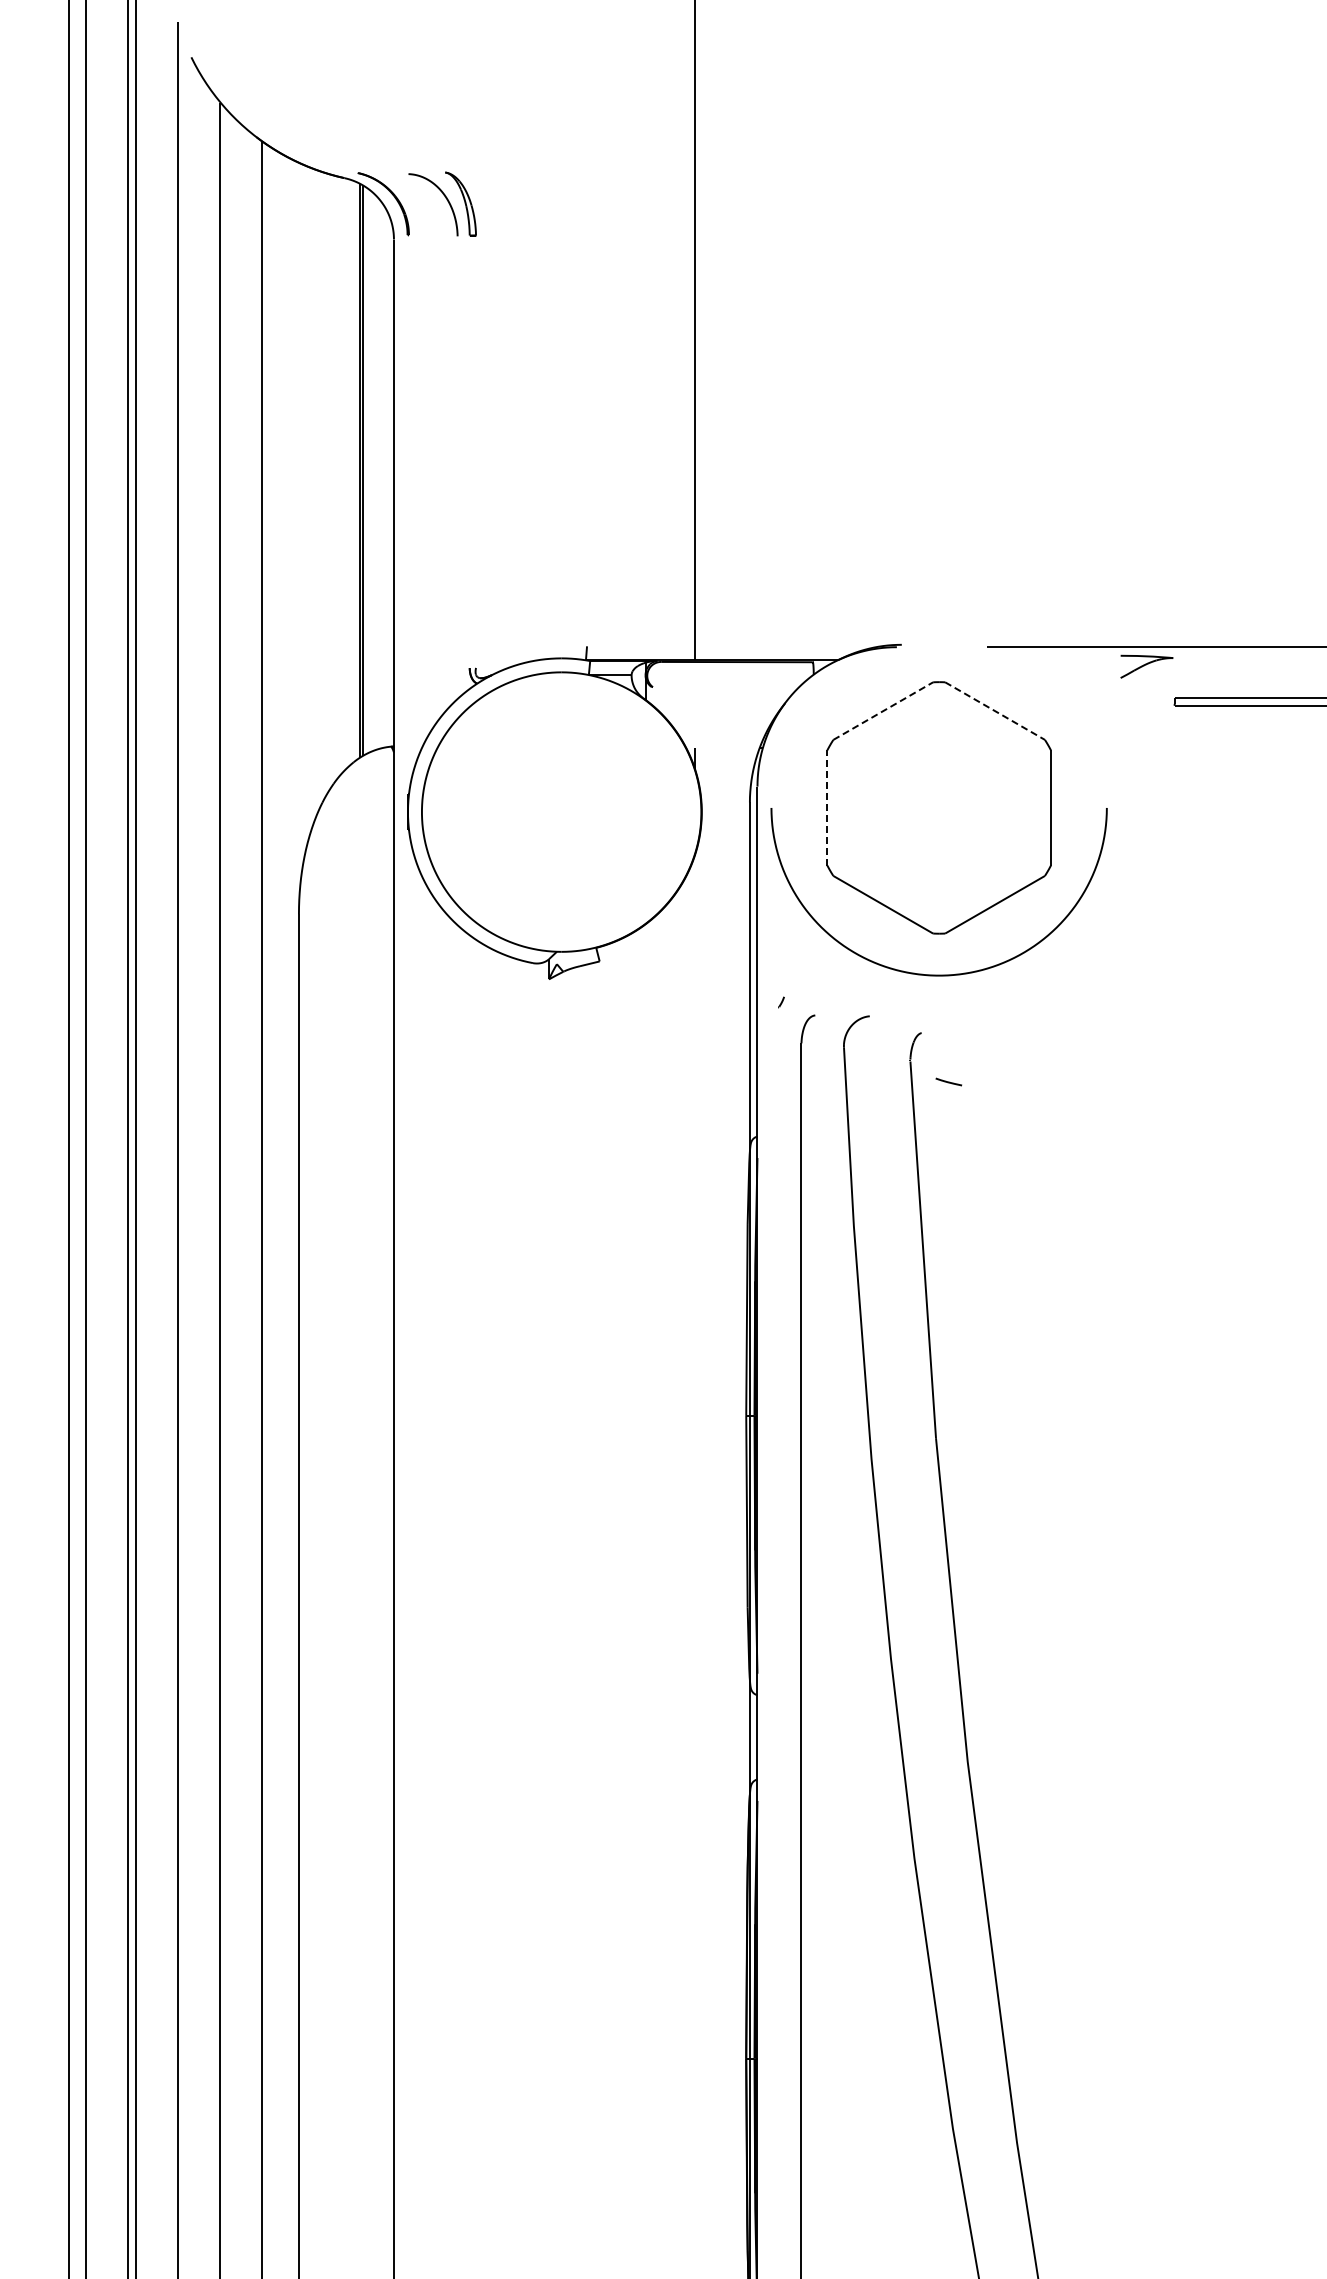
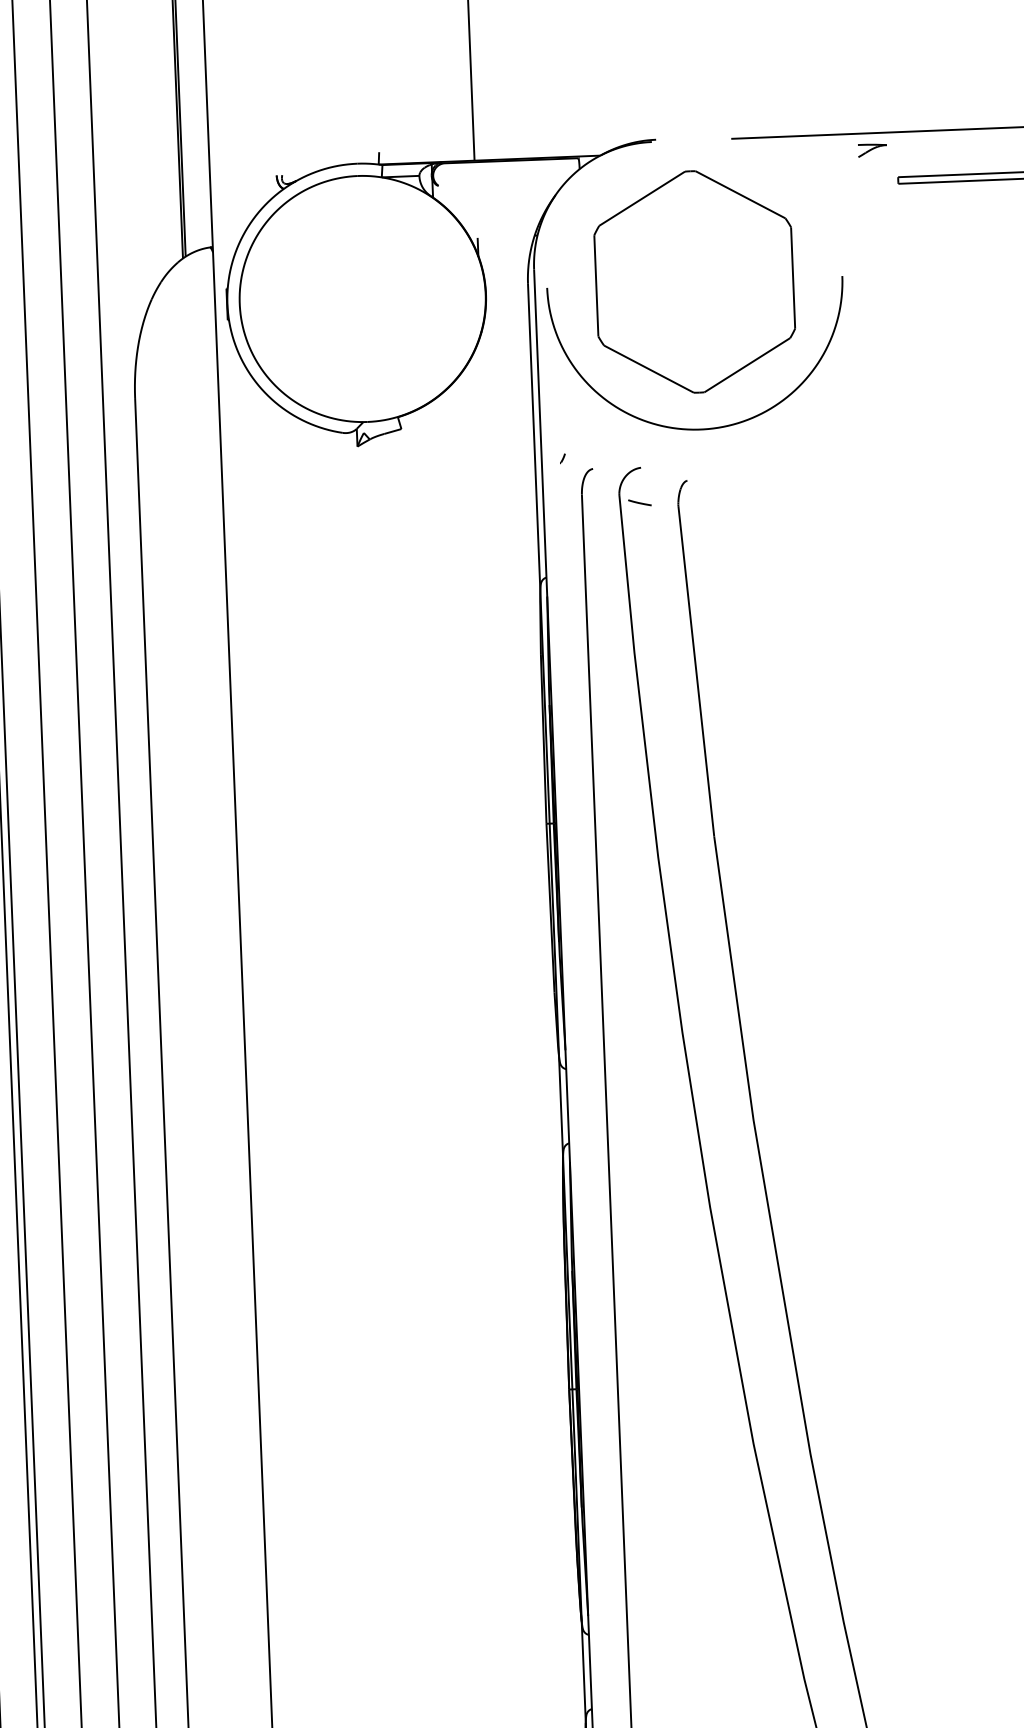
part: (1146, 666) -> (872, 150), size x0.62
line: (883, 711) -> (642, 199), dashed -> solid
line: (995, 711) -> (740, 195), dashed -> solid
line: (827, 807) -> (596, 285), dashed -> solid
line: (948, 1081) -> (639, 502), moved

